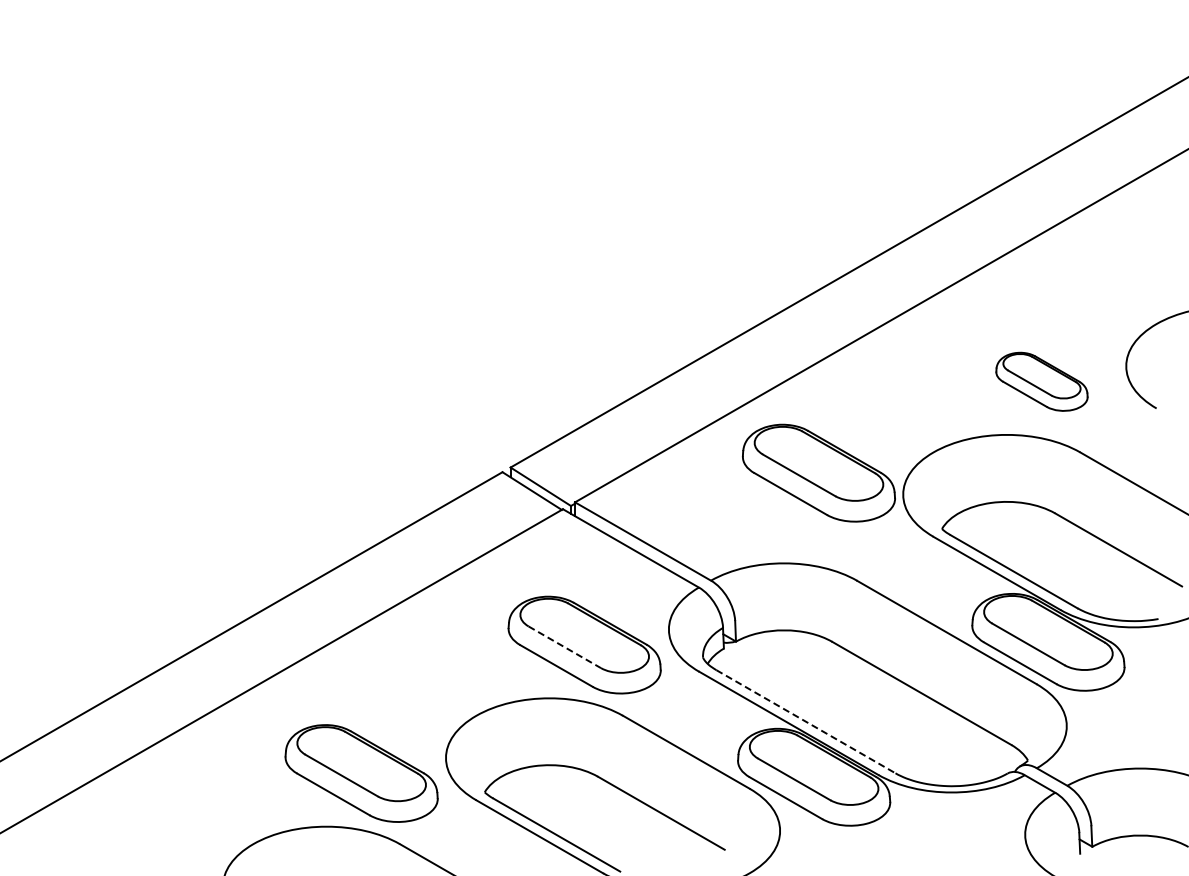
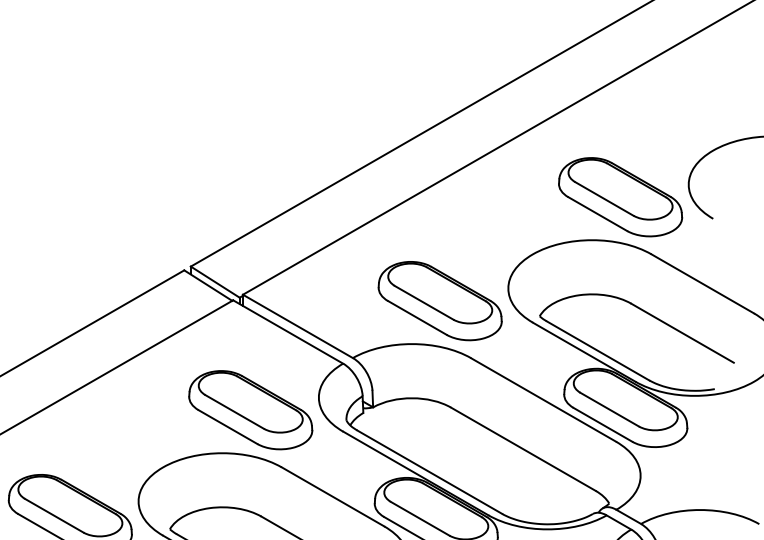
part: (1041, 381) -> (620, 197), size x1.67
part: (818, 472) -> (439, 300), moved
line: (564, 647) -> (234, 412), dashed -> solid
line: (806, 721) -> (430, 471), dashed -> solid

